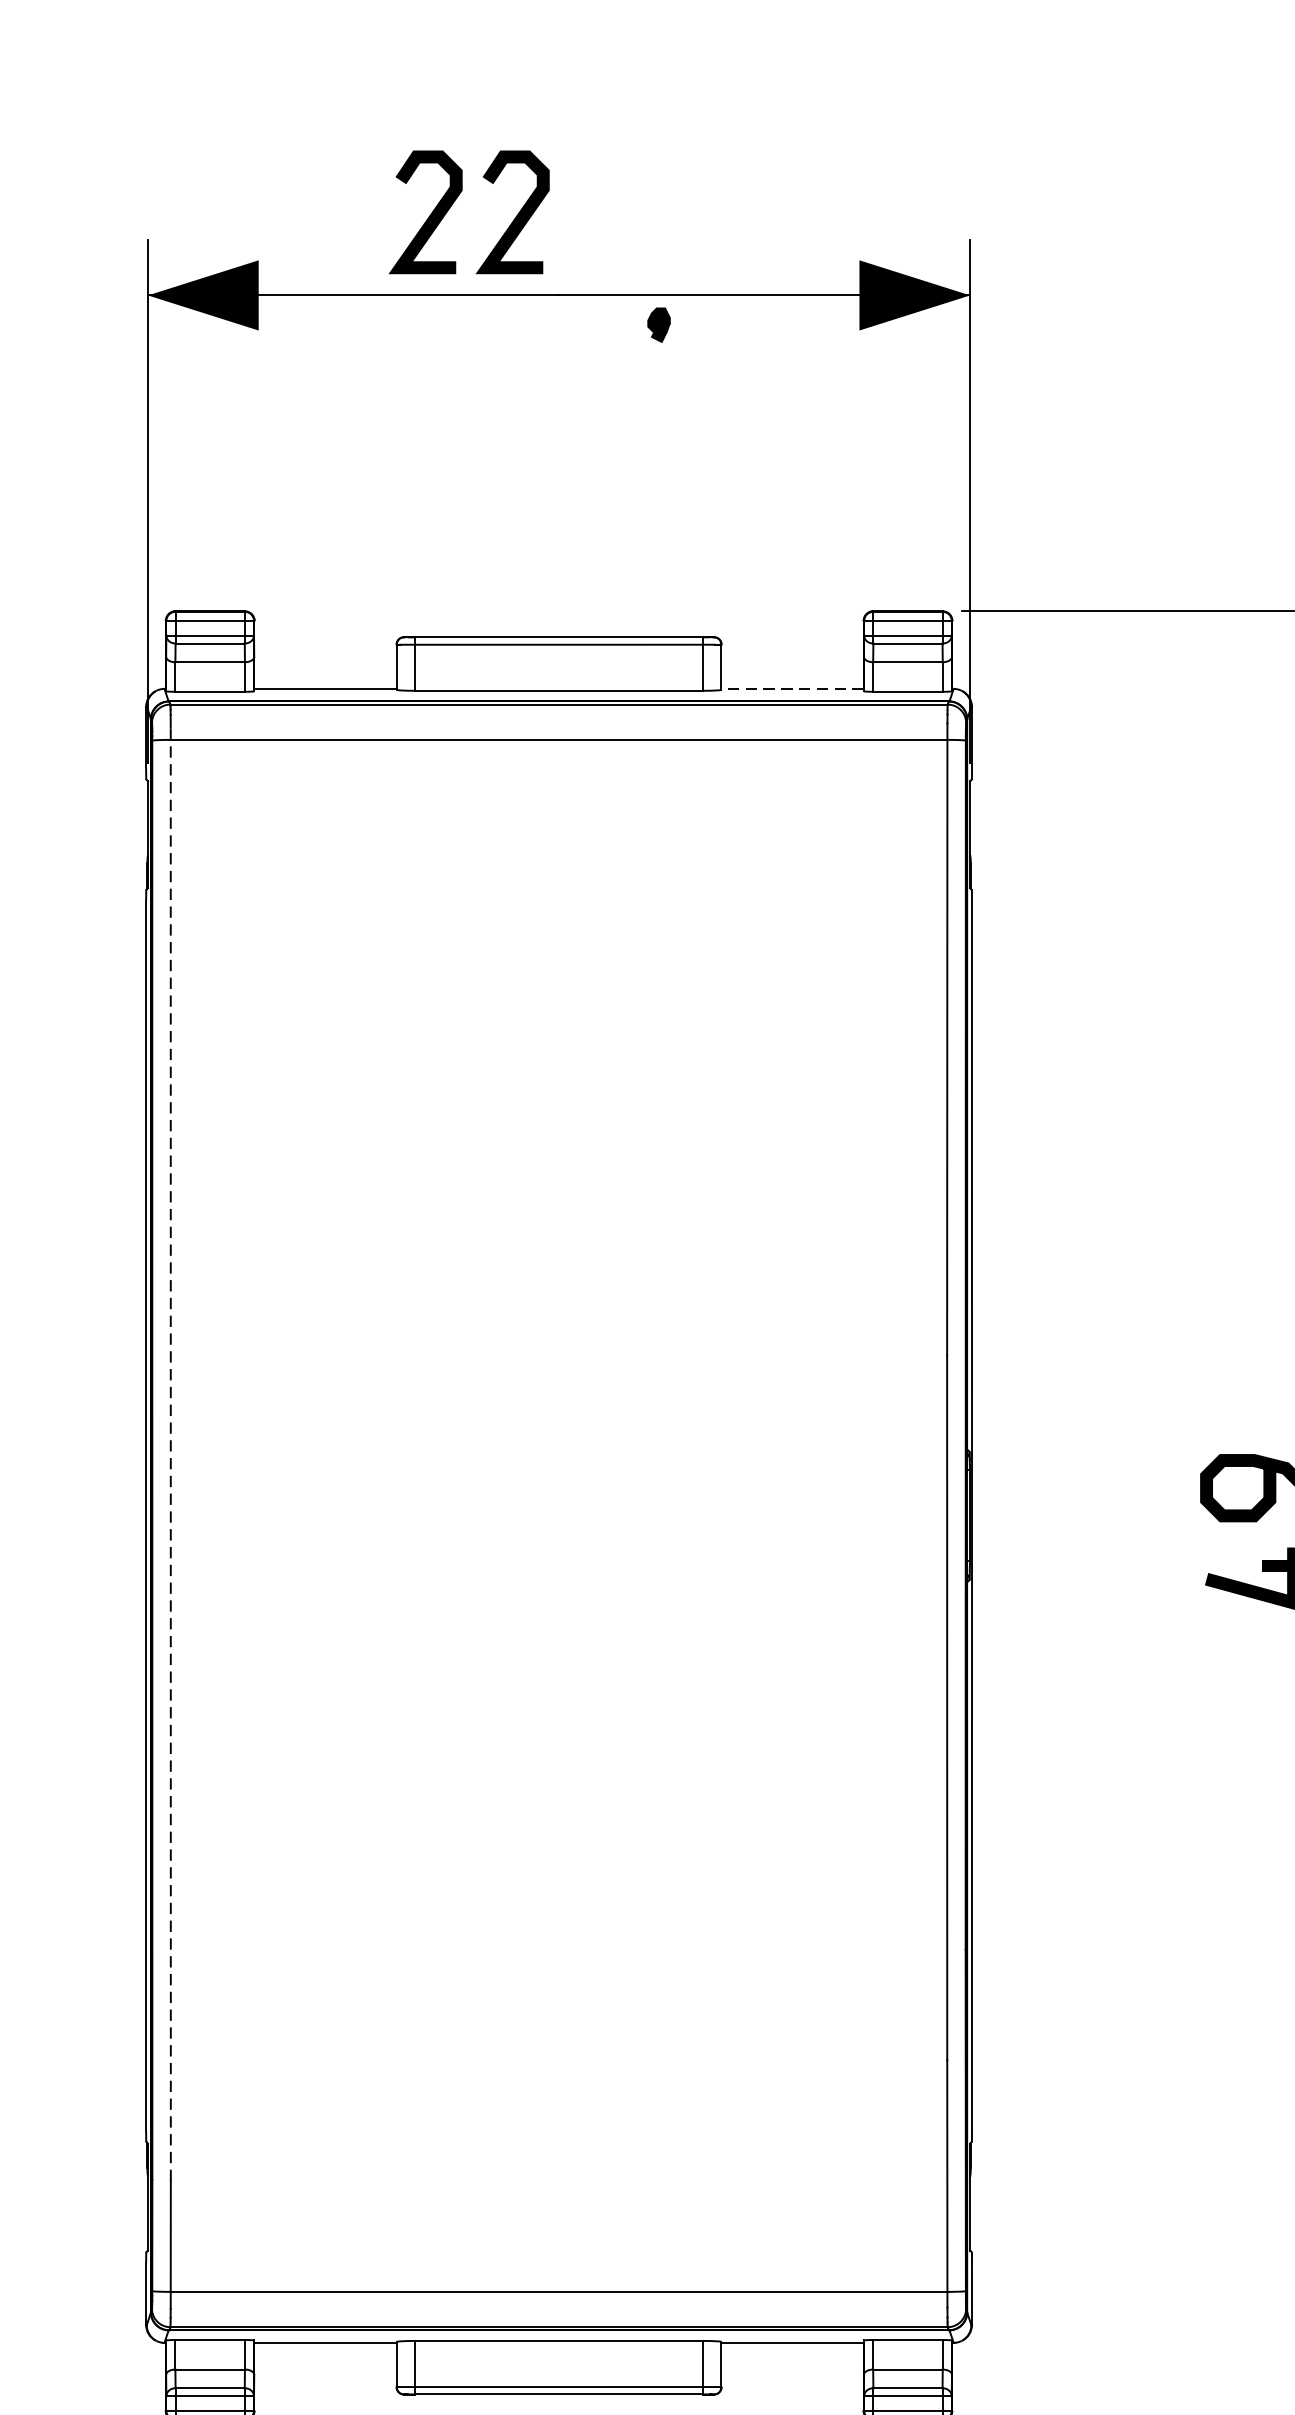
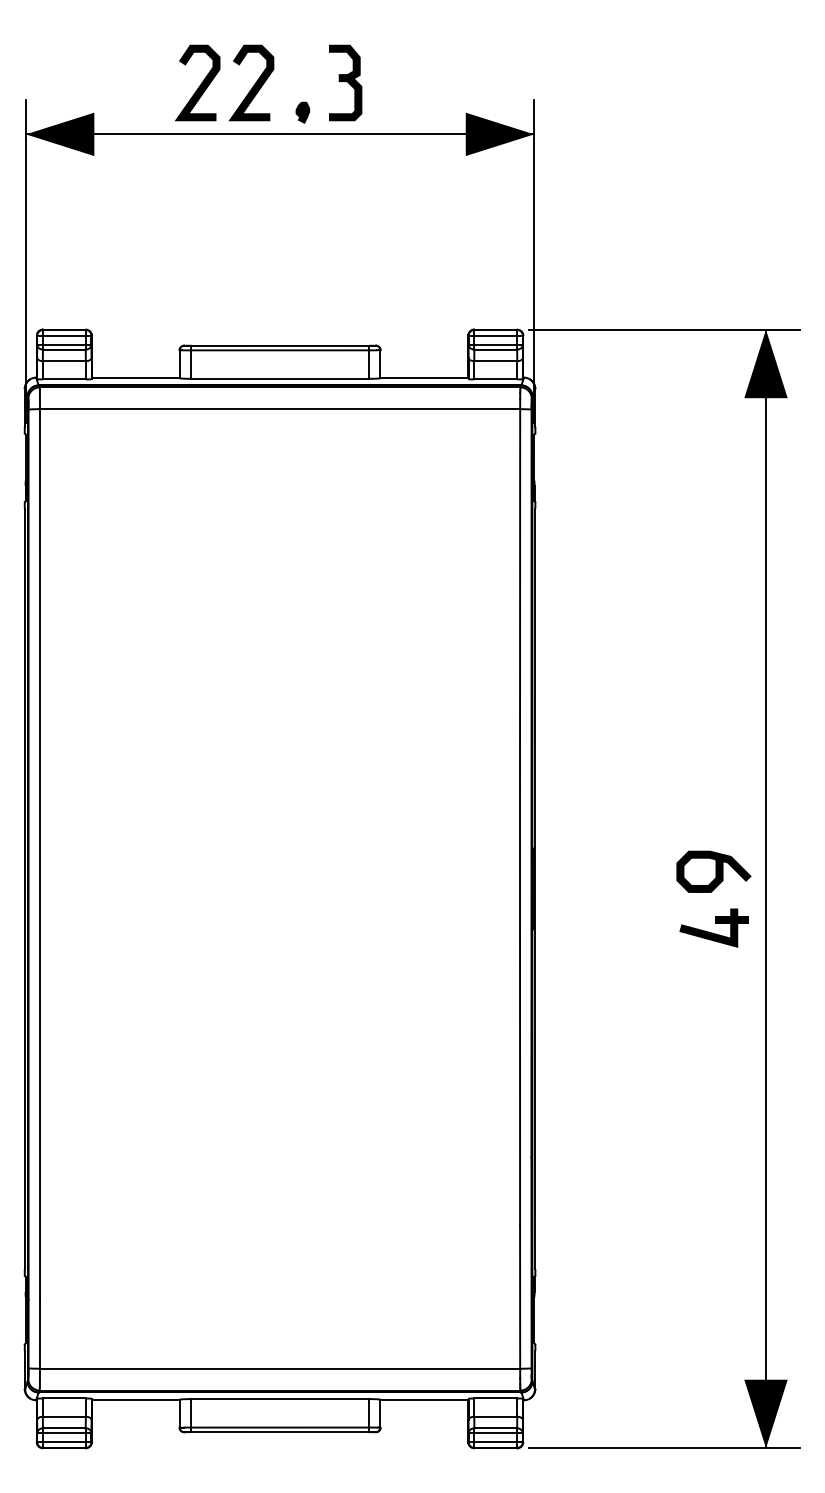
part: (664, 211) -> (345, 82), added
part: (658, 324) -> (302, 112), moved
line: (792, 688) -> (424, 377), dashed -> solid
line: (171, 1453) -> (40, 850), dashed -> solid

